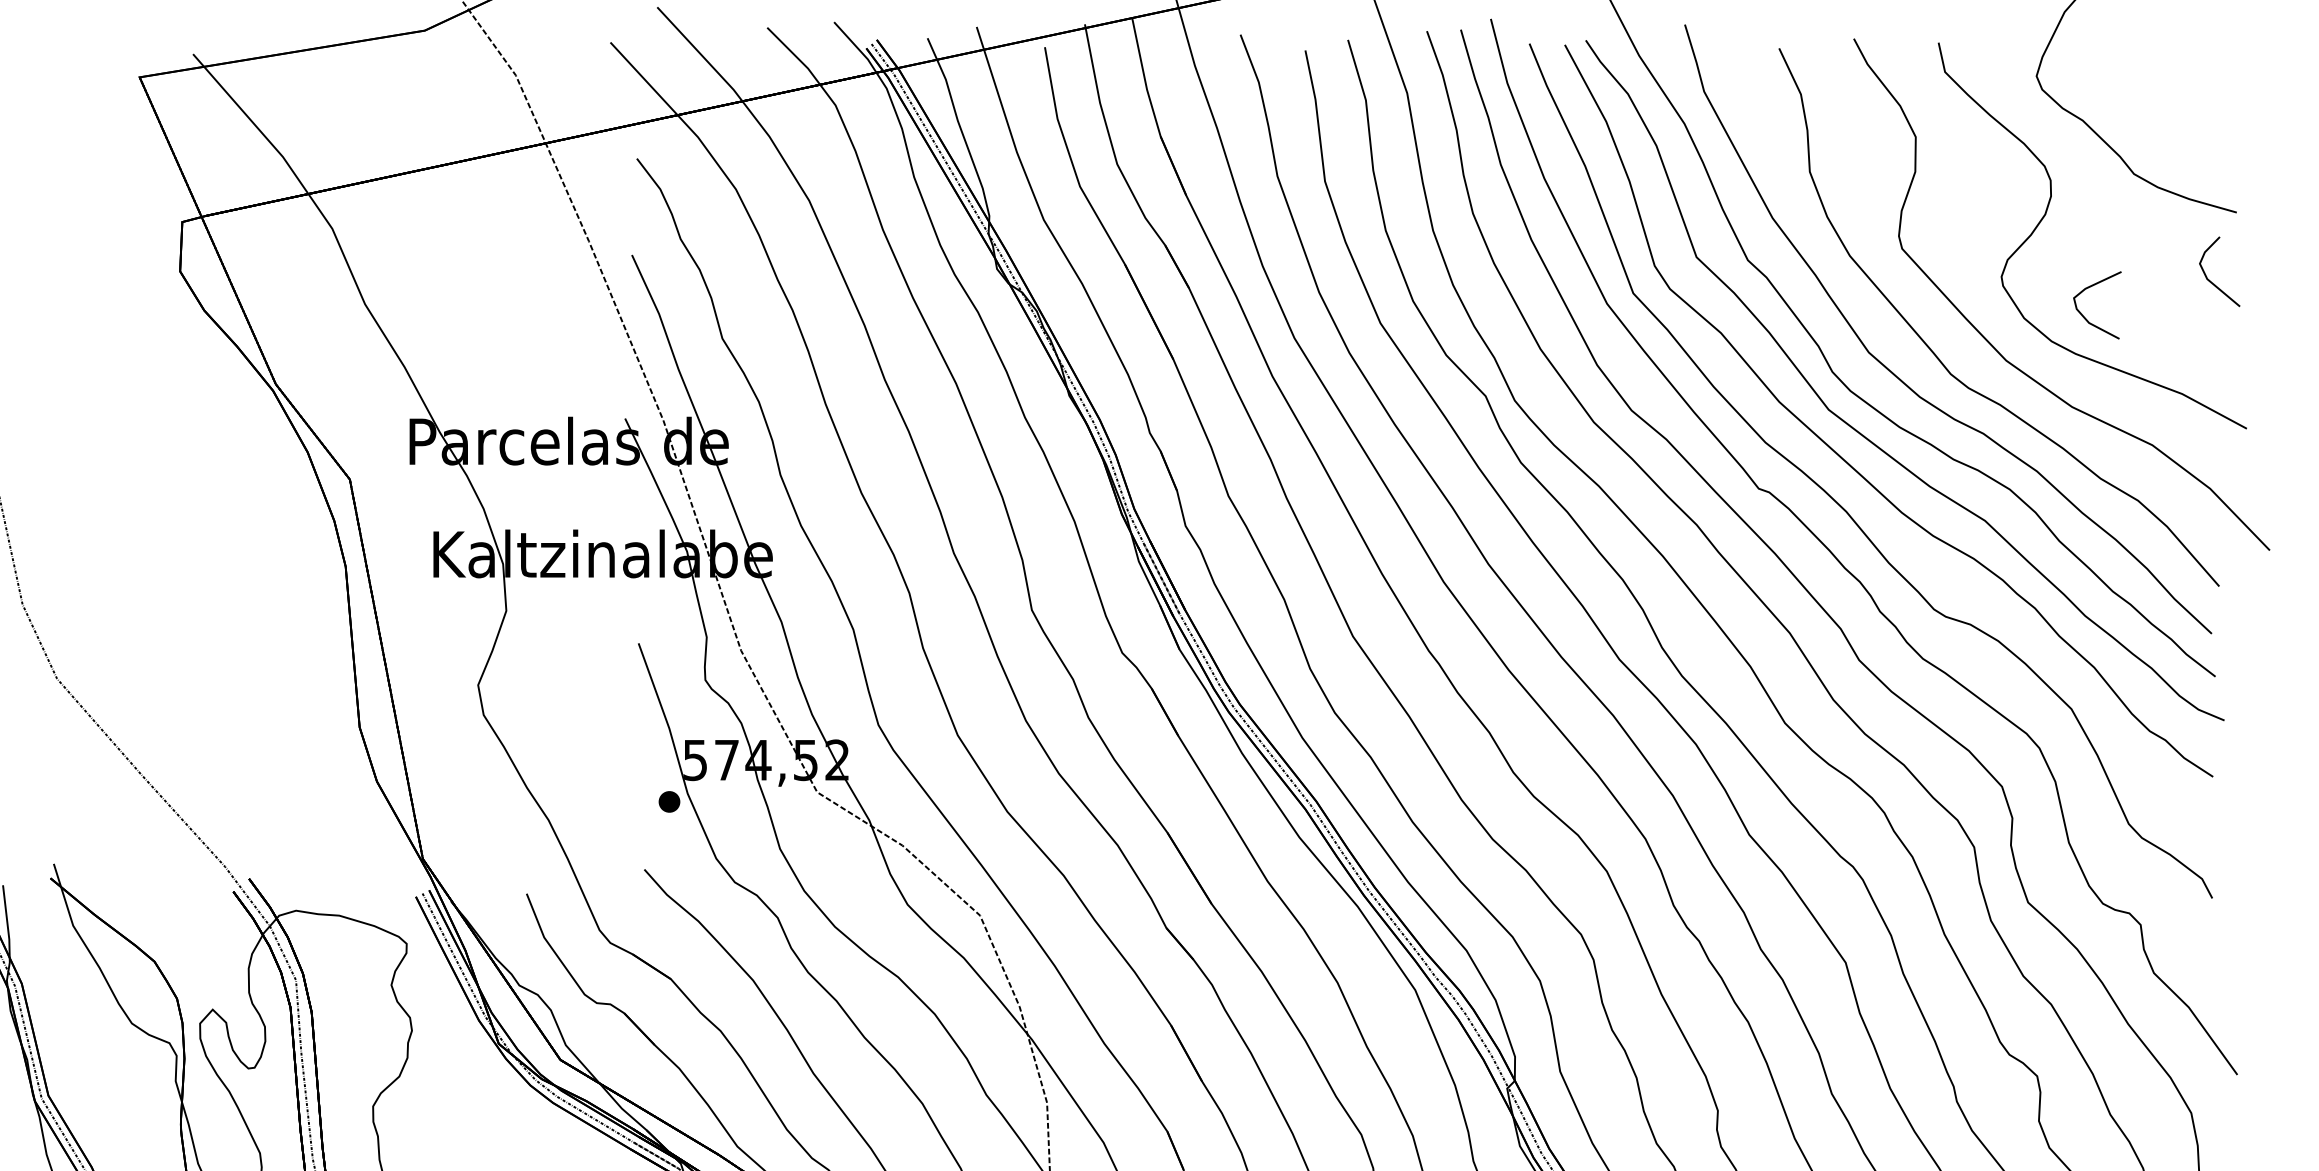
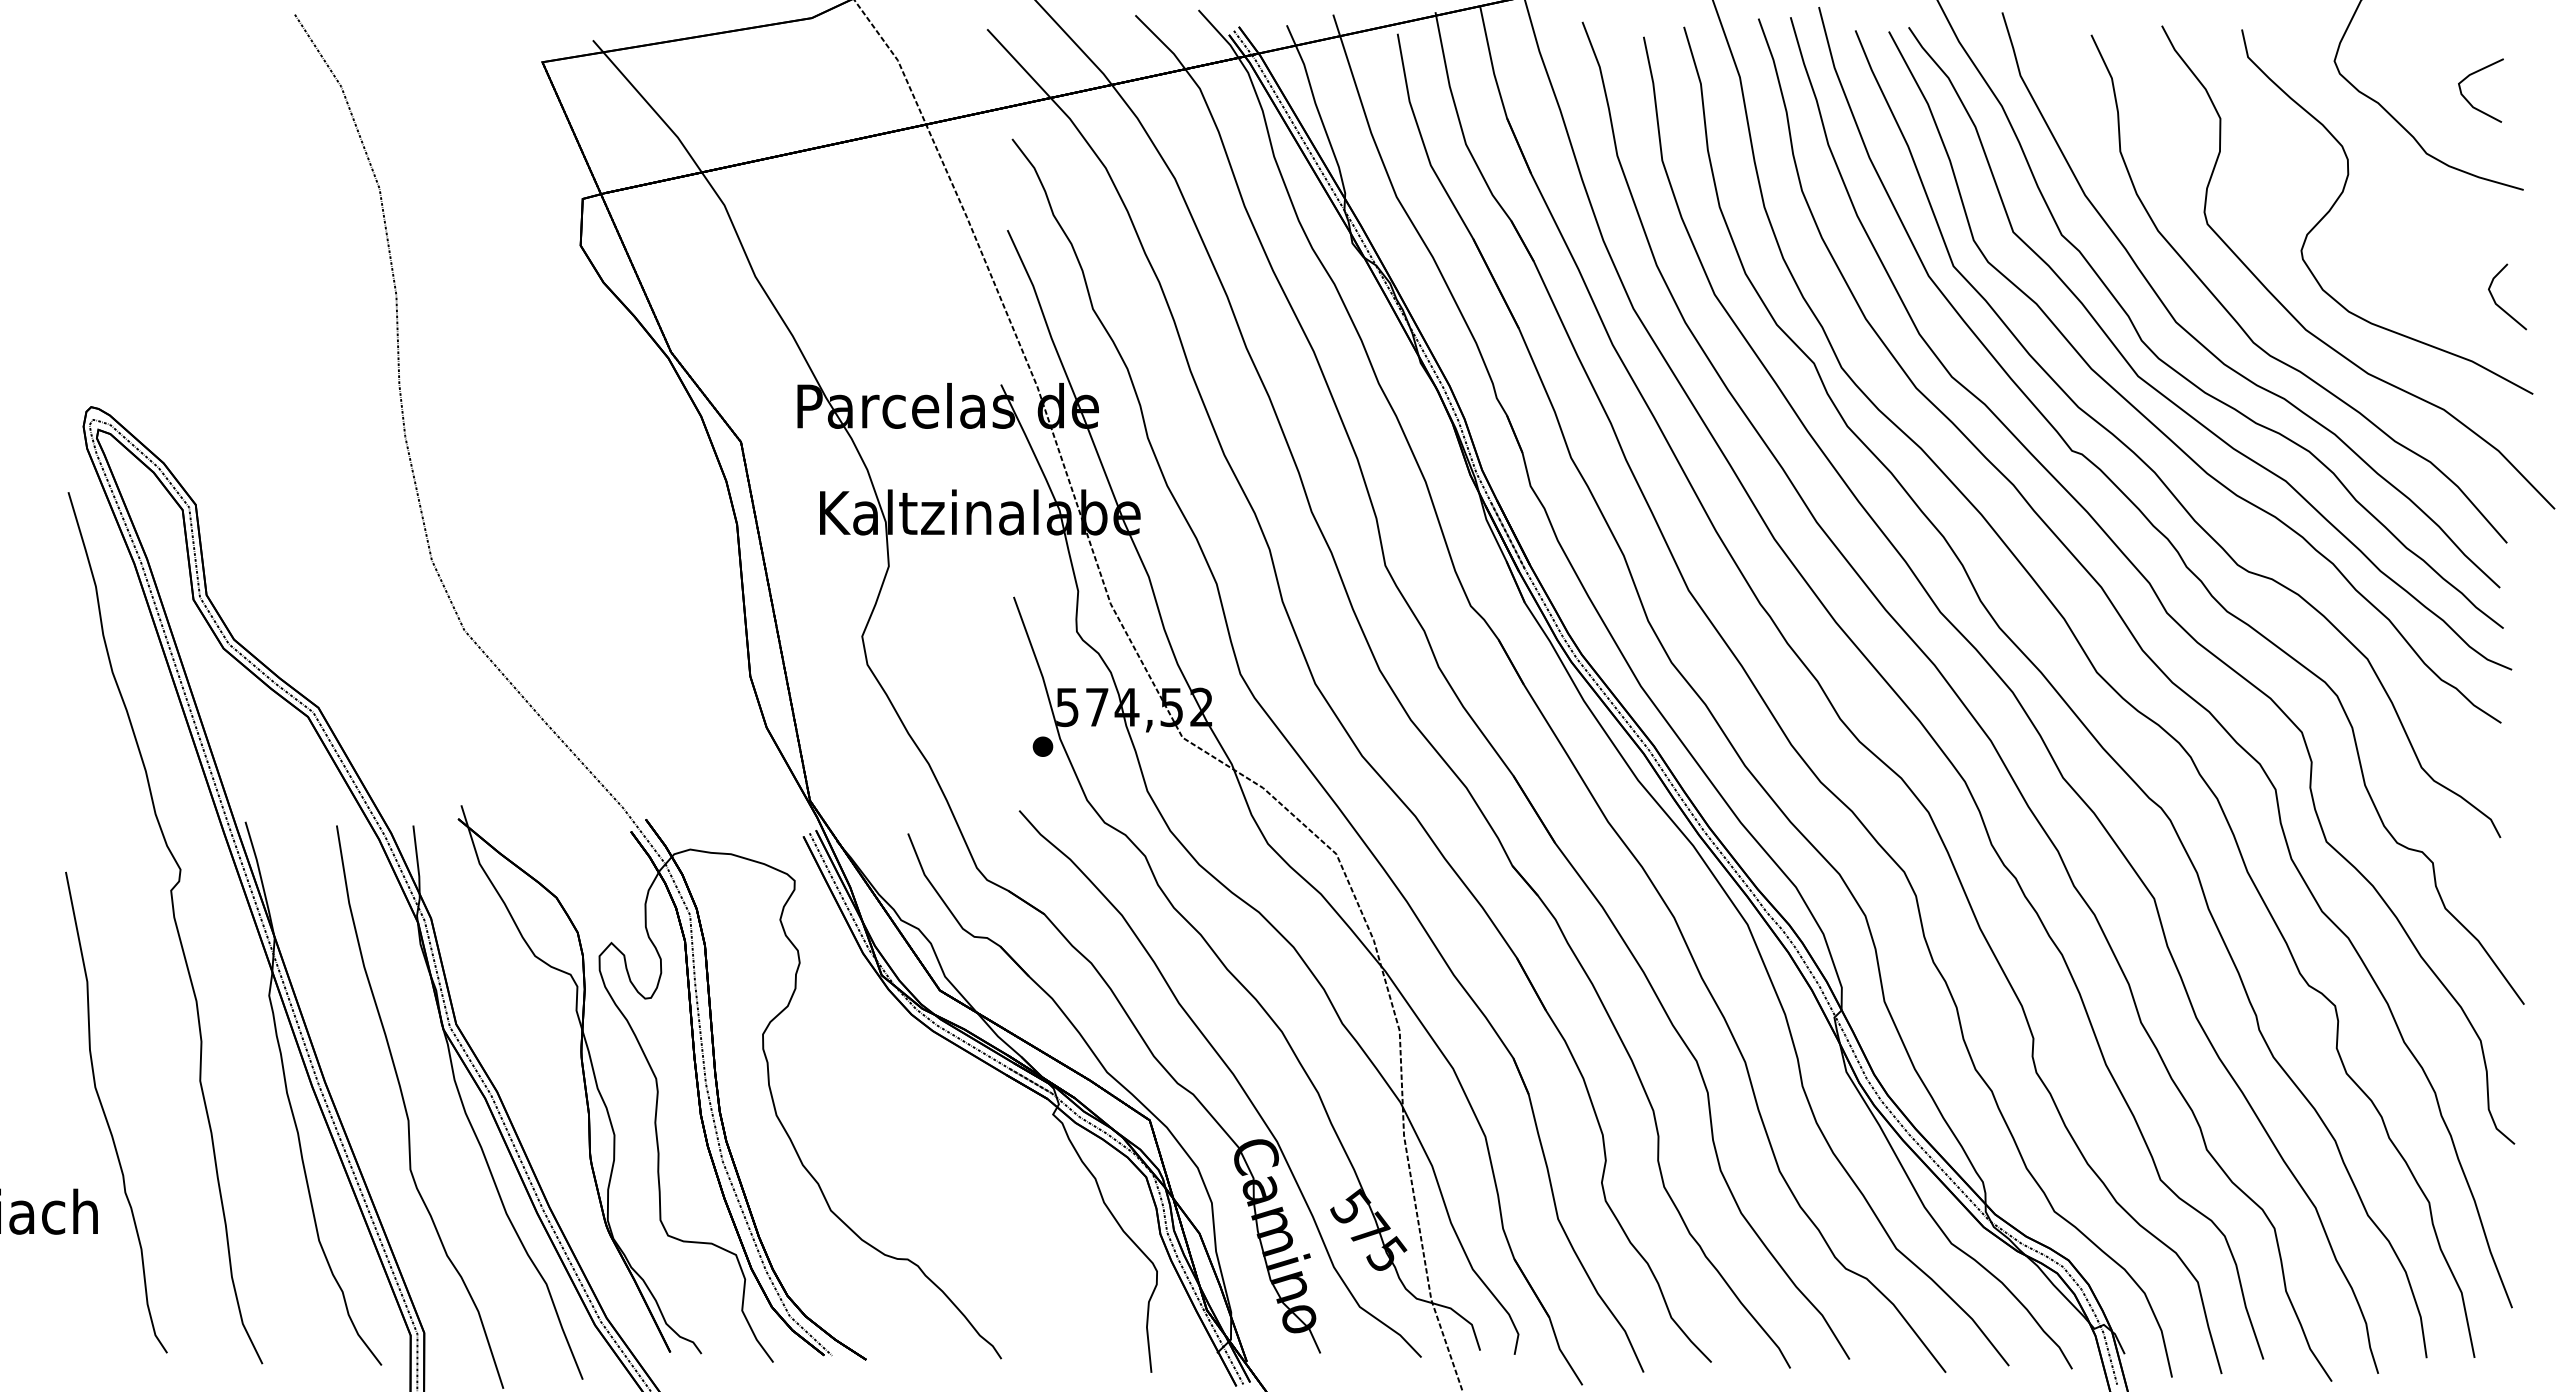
line: (2210, 279) -> (2498, 304), moved
curve: (2085, 316) -> (2469, 101), moved

